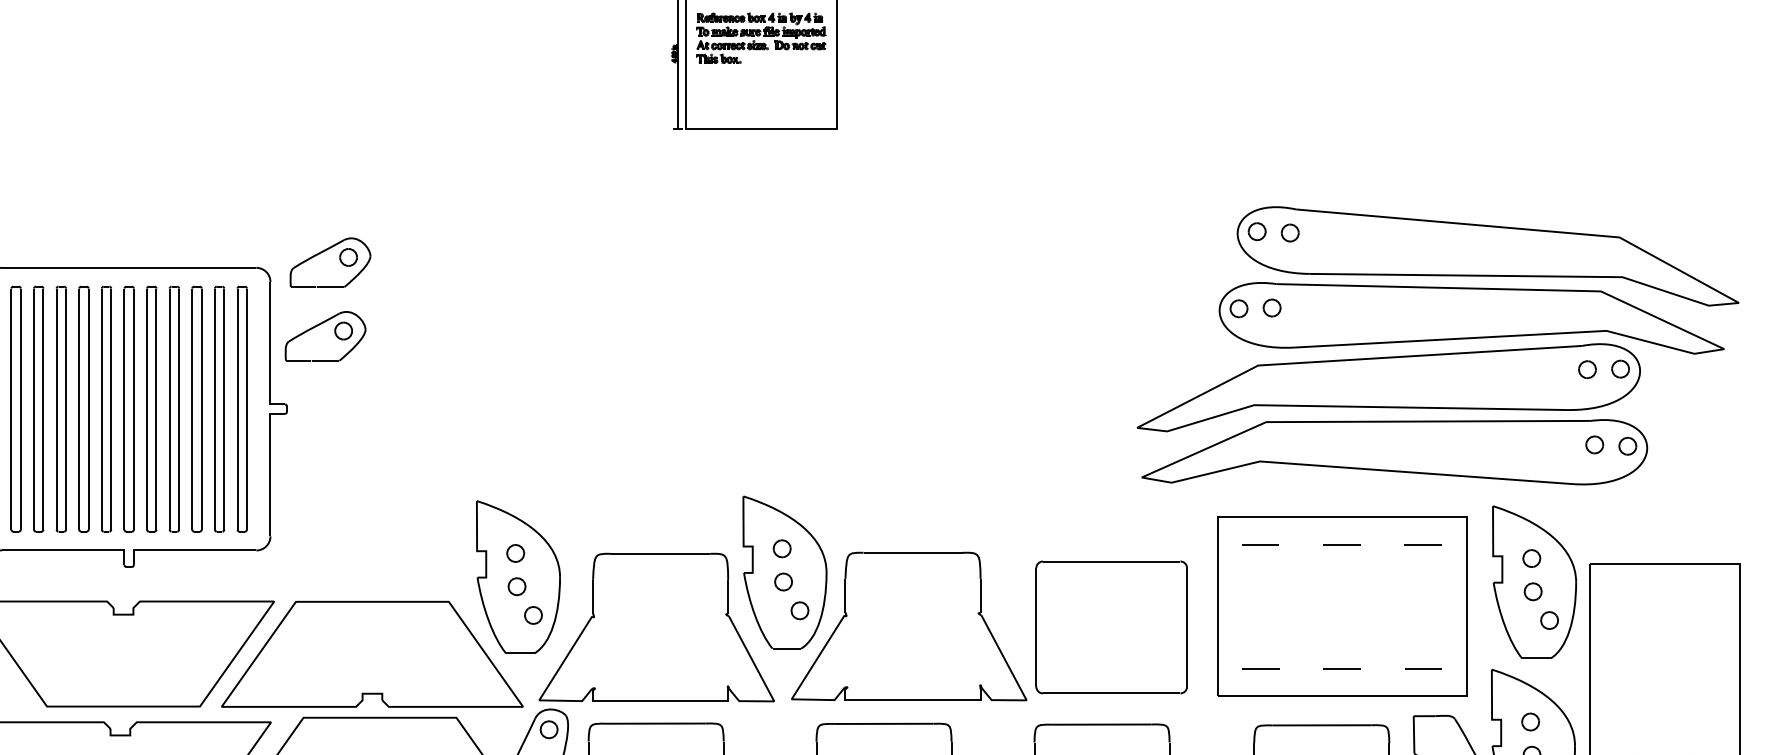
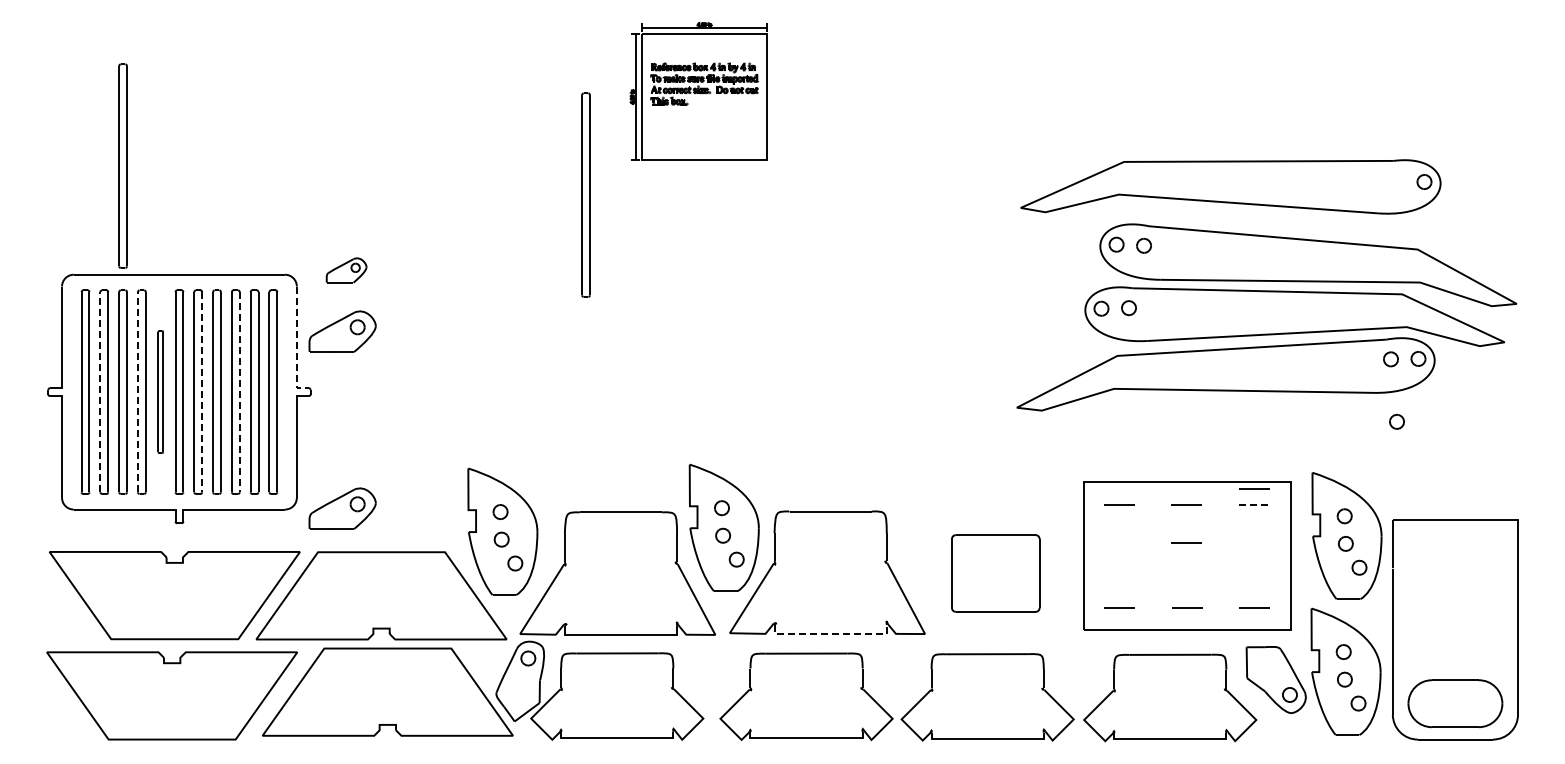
part: (60, 136) -> (122, 165), added
part: (617, 171) -> (585, 194), added
part: (330, 262) -> (346, 270), size x0.6
line: (270, 351) -> (296, 344), solid -> dashed
line: (34, 408) -> (100, 391), solid -> dashed
line: (78, 408) -> (137, 391), solid -> dashed
part: (106, 408) -> (160, 391), size x0.6
line: (156, 409) -> (202, 392), solid -> dashed
line: (201, 409) -> (239, 392), solid -> dashed
part: (1394, 451) -> (1230, 186), moved
line: (1423, 525) -> (1254, 488), added
line: (1423, 544) -> (1254, 504), solid -> dashed
part: (325, 549) -> (342, 508), added
line: (1341, 590) -> (1186, 542), added
part: (1111, 627) -> (995, 573), size x0.7
line: (914, 699) -> (831, 633), solid -> dashed

